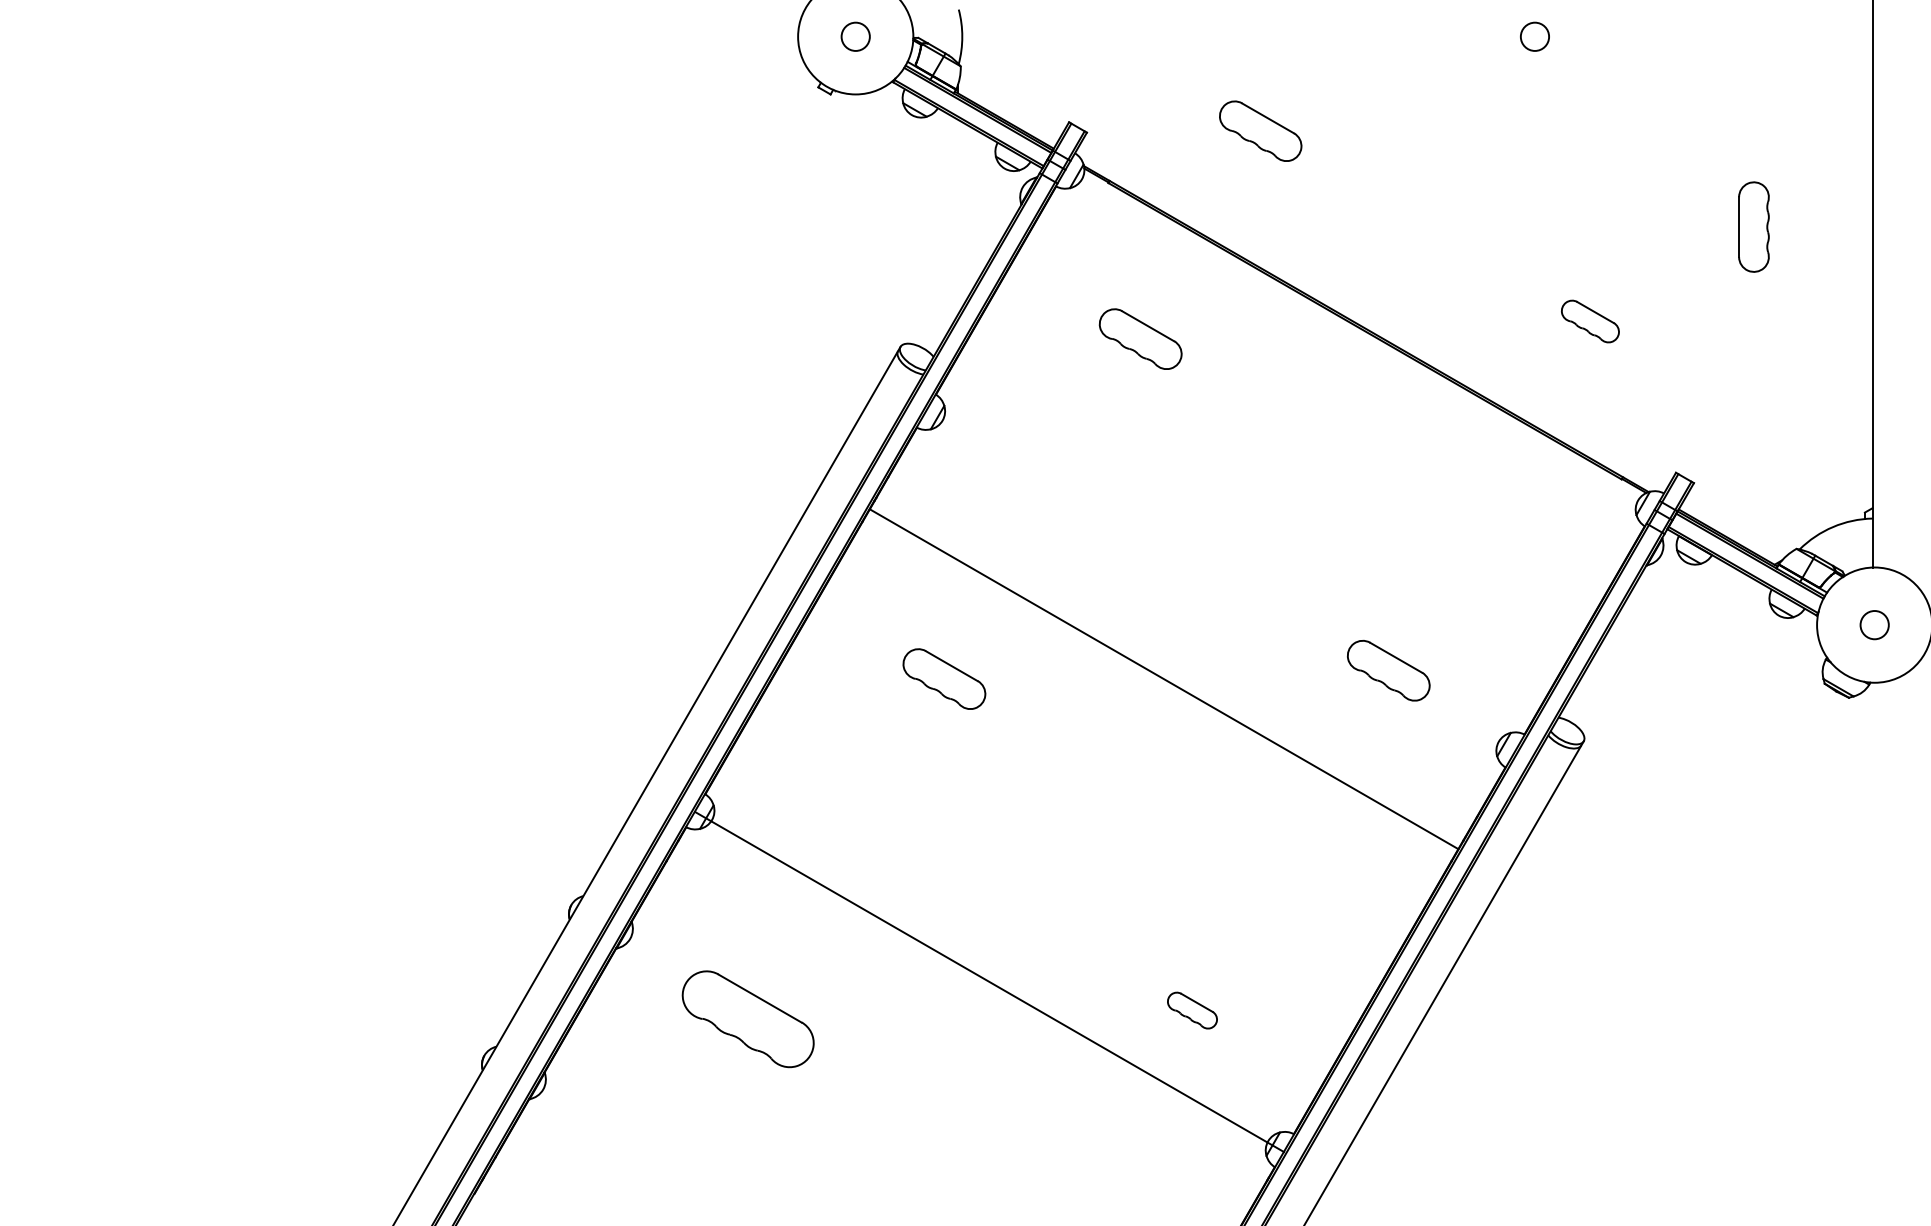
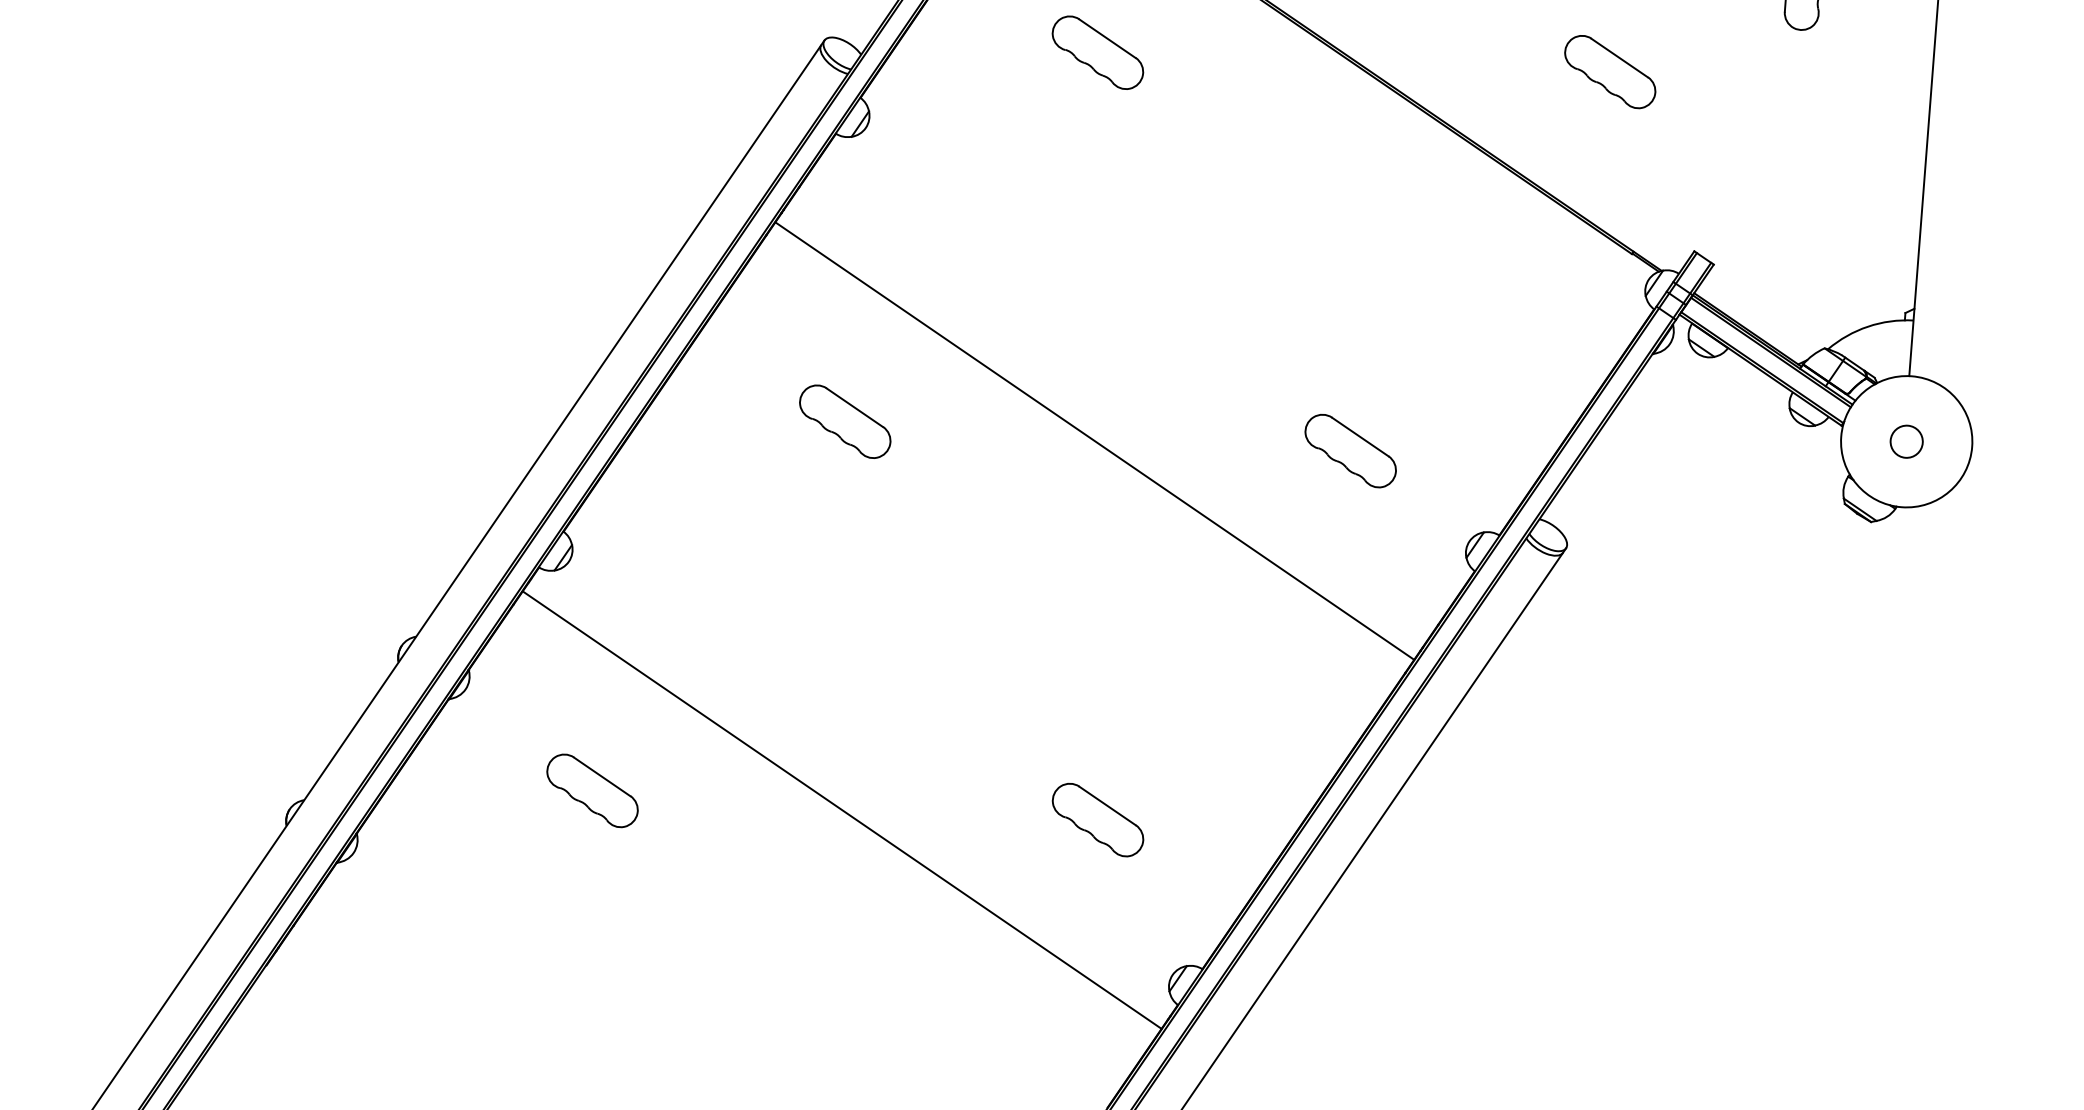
part: (1590, 321) -> (1610, 72), size x1.43
line: (989, 982) -> (841, 810), moved
part: (1192, 1010) -> (1098, 819), size x1.67
part: (747, 1018) -> (591, 790), size x0.62

